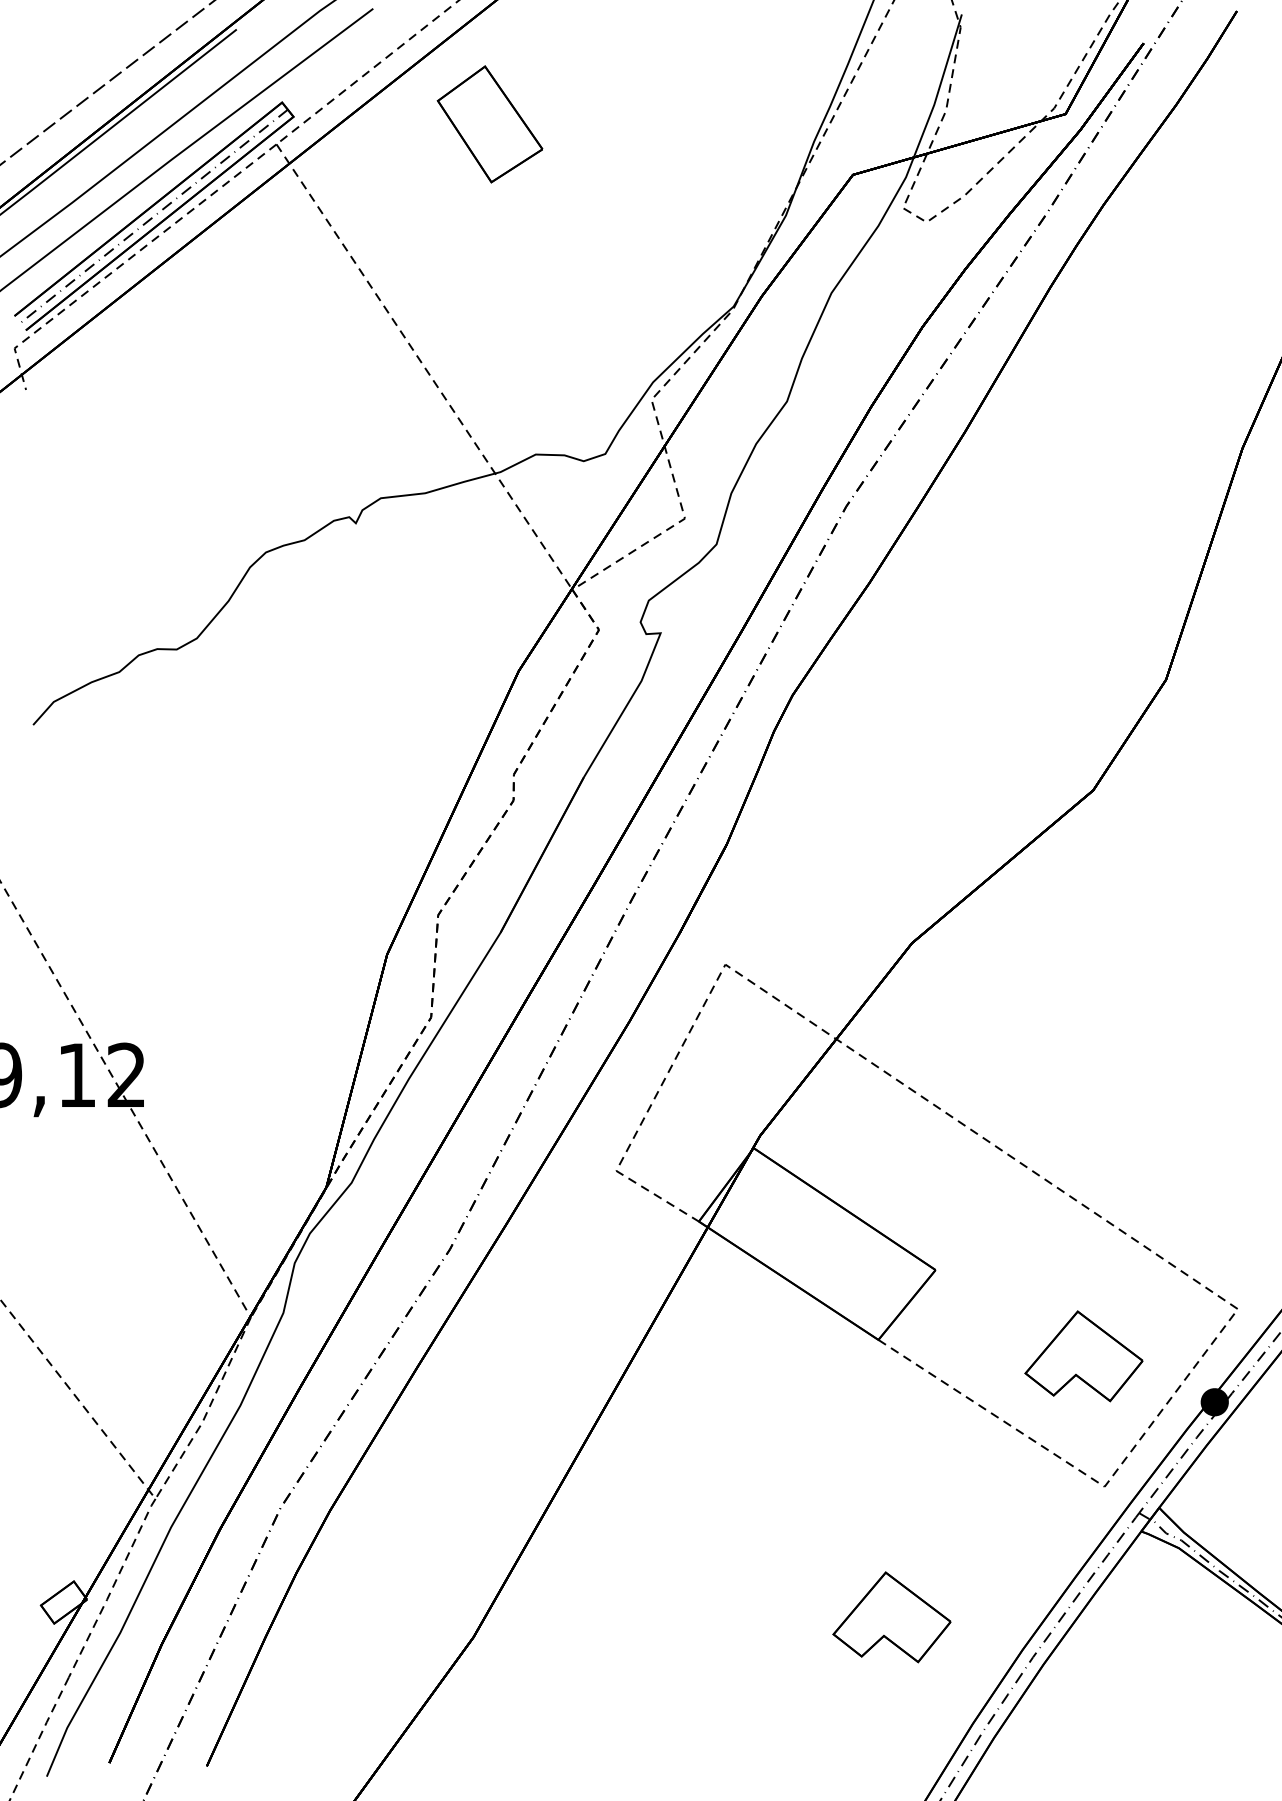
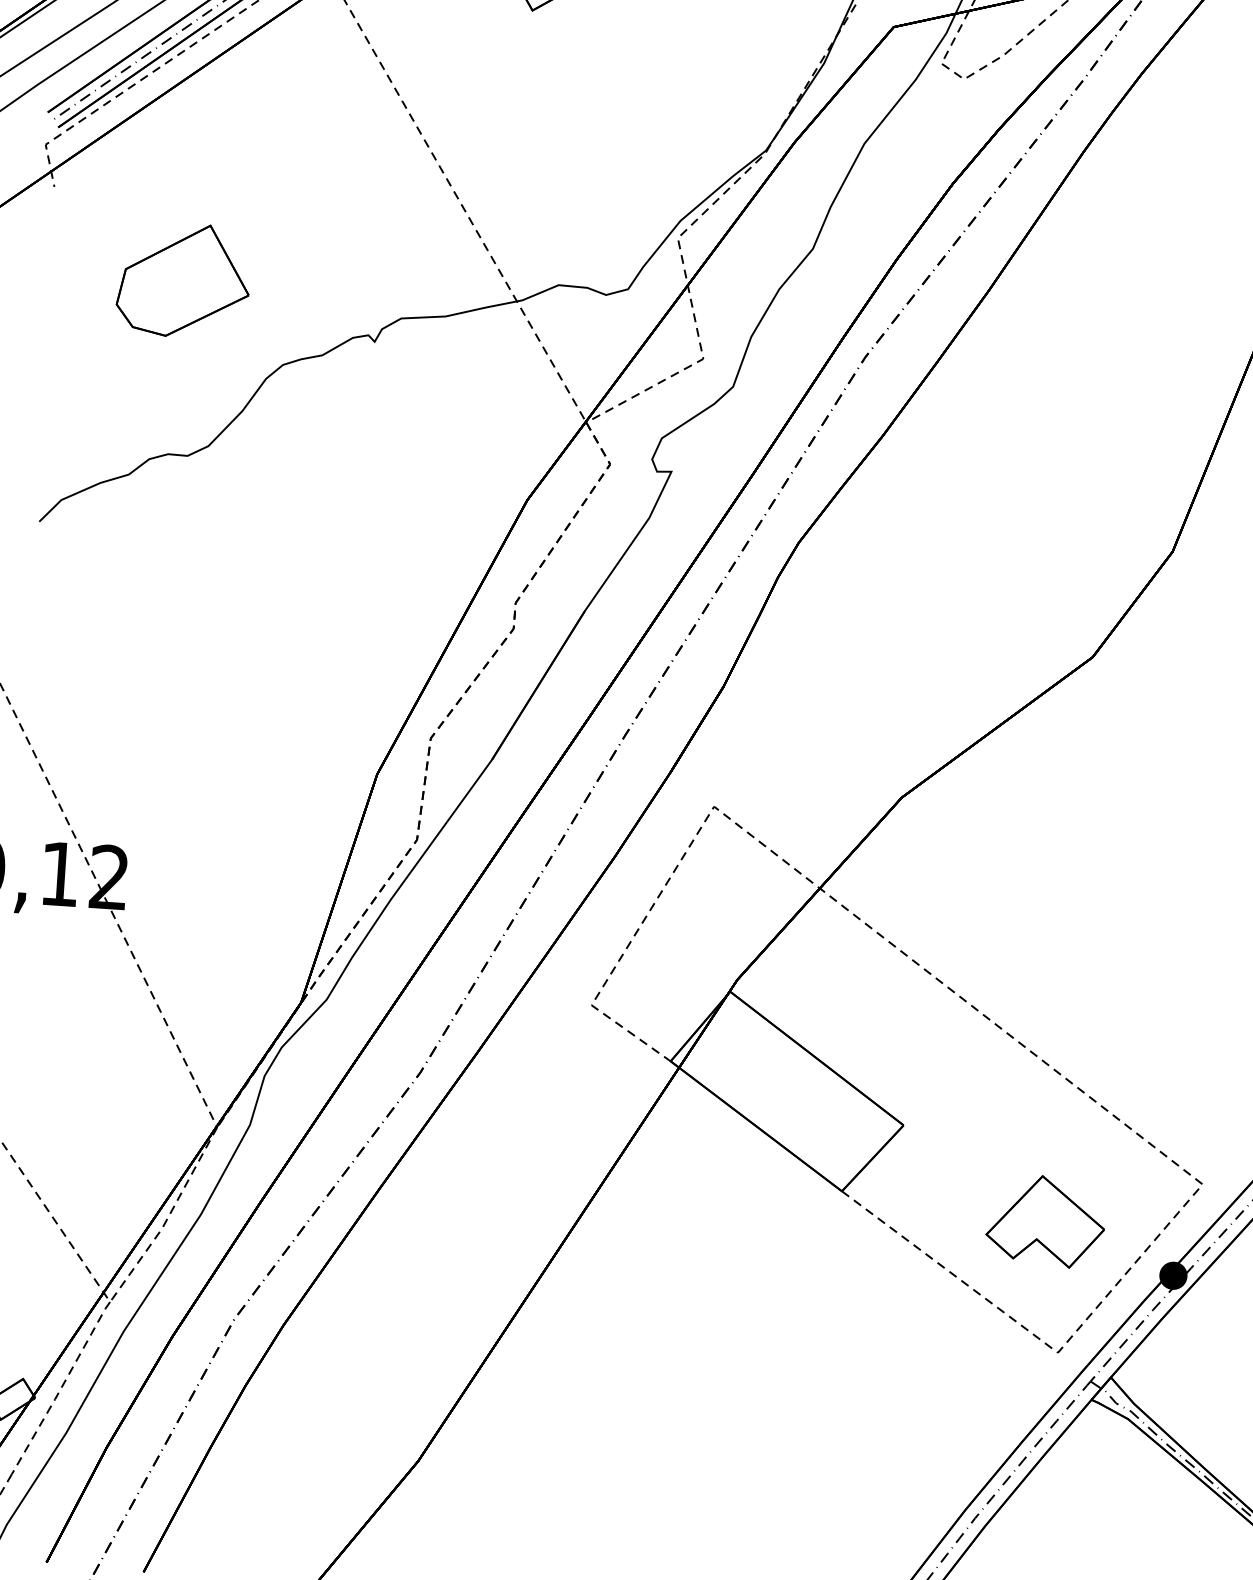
part: (161, 474) -> (183, 280), added
part: (891, 1617) -> (836, 1469), removed

